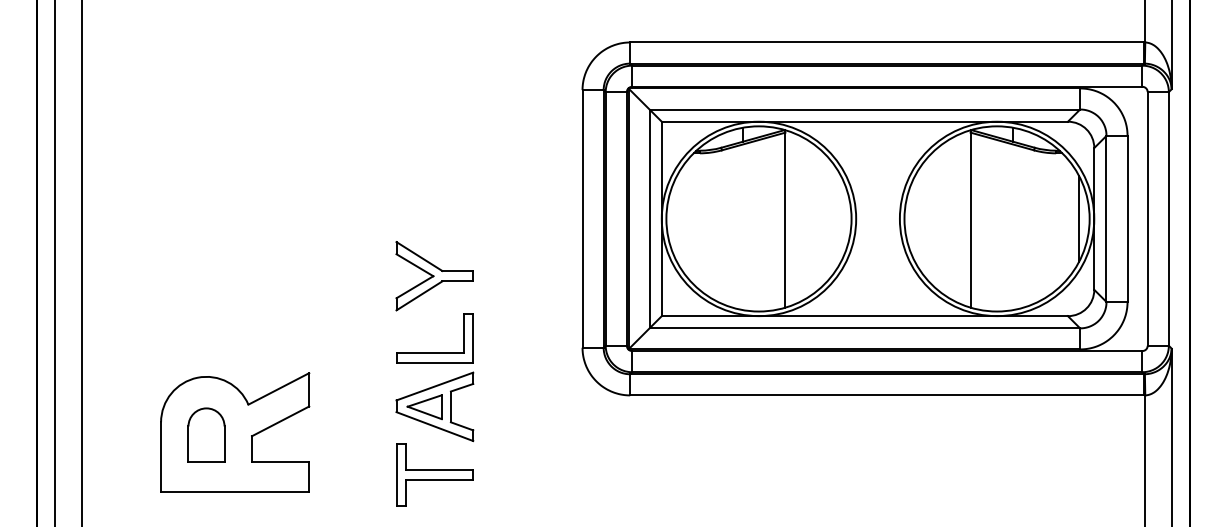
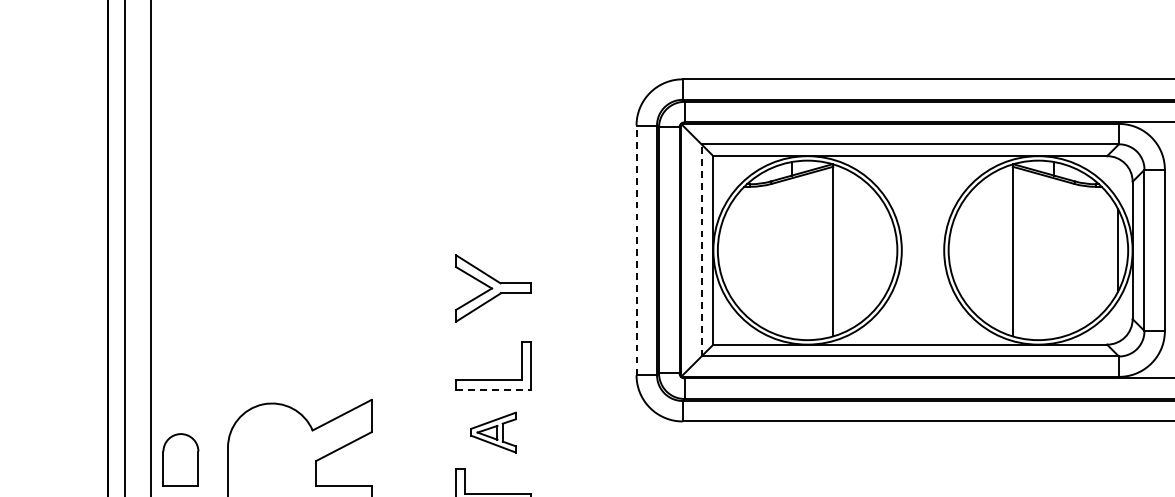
line: (582, 218) -> (636, 249), solid -> dashed
line: (649, 218) -> (701, 249), solid -> dashed
part: (434, 276) -> (493, 288), moved
line: (435, 363) -> (494, 390), solid -> dashed
part: (434, 406) -> (493, 432), size x0.6
part: (206, 434) -> (180, 459), moved

